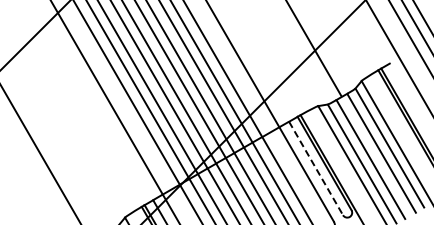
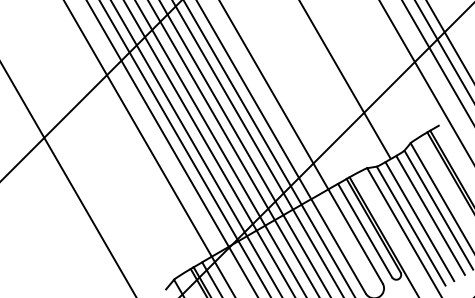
line: (316, 168) -> (365, 230), dashed -> solid

